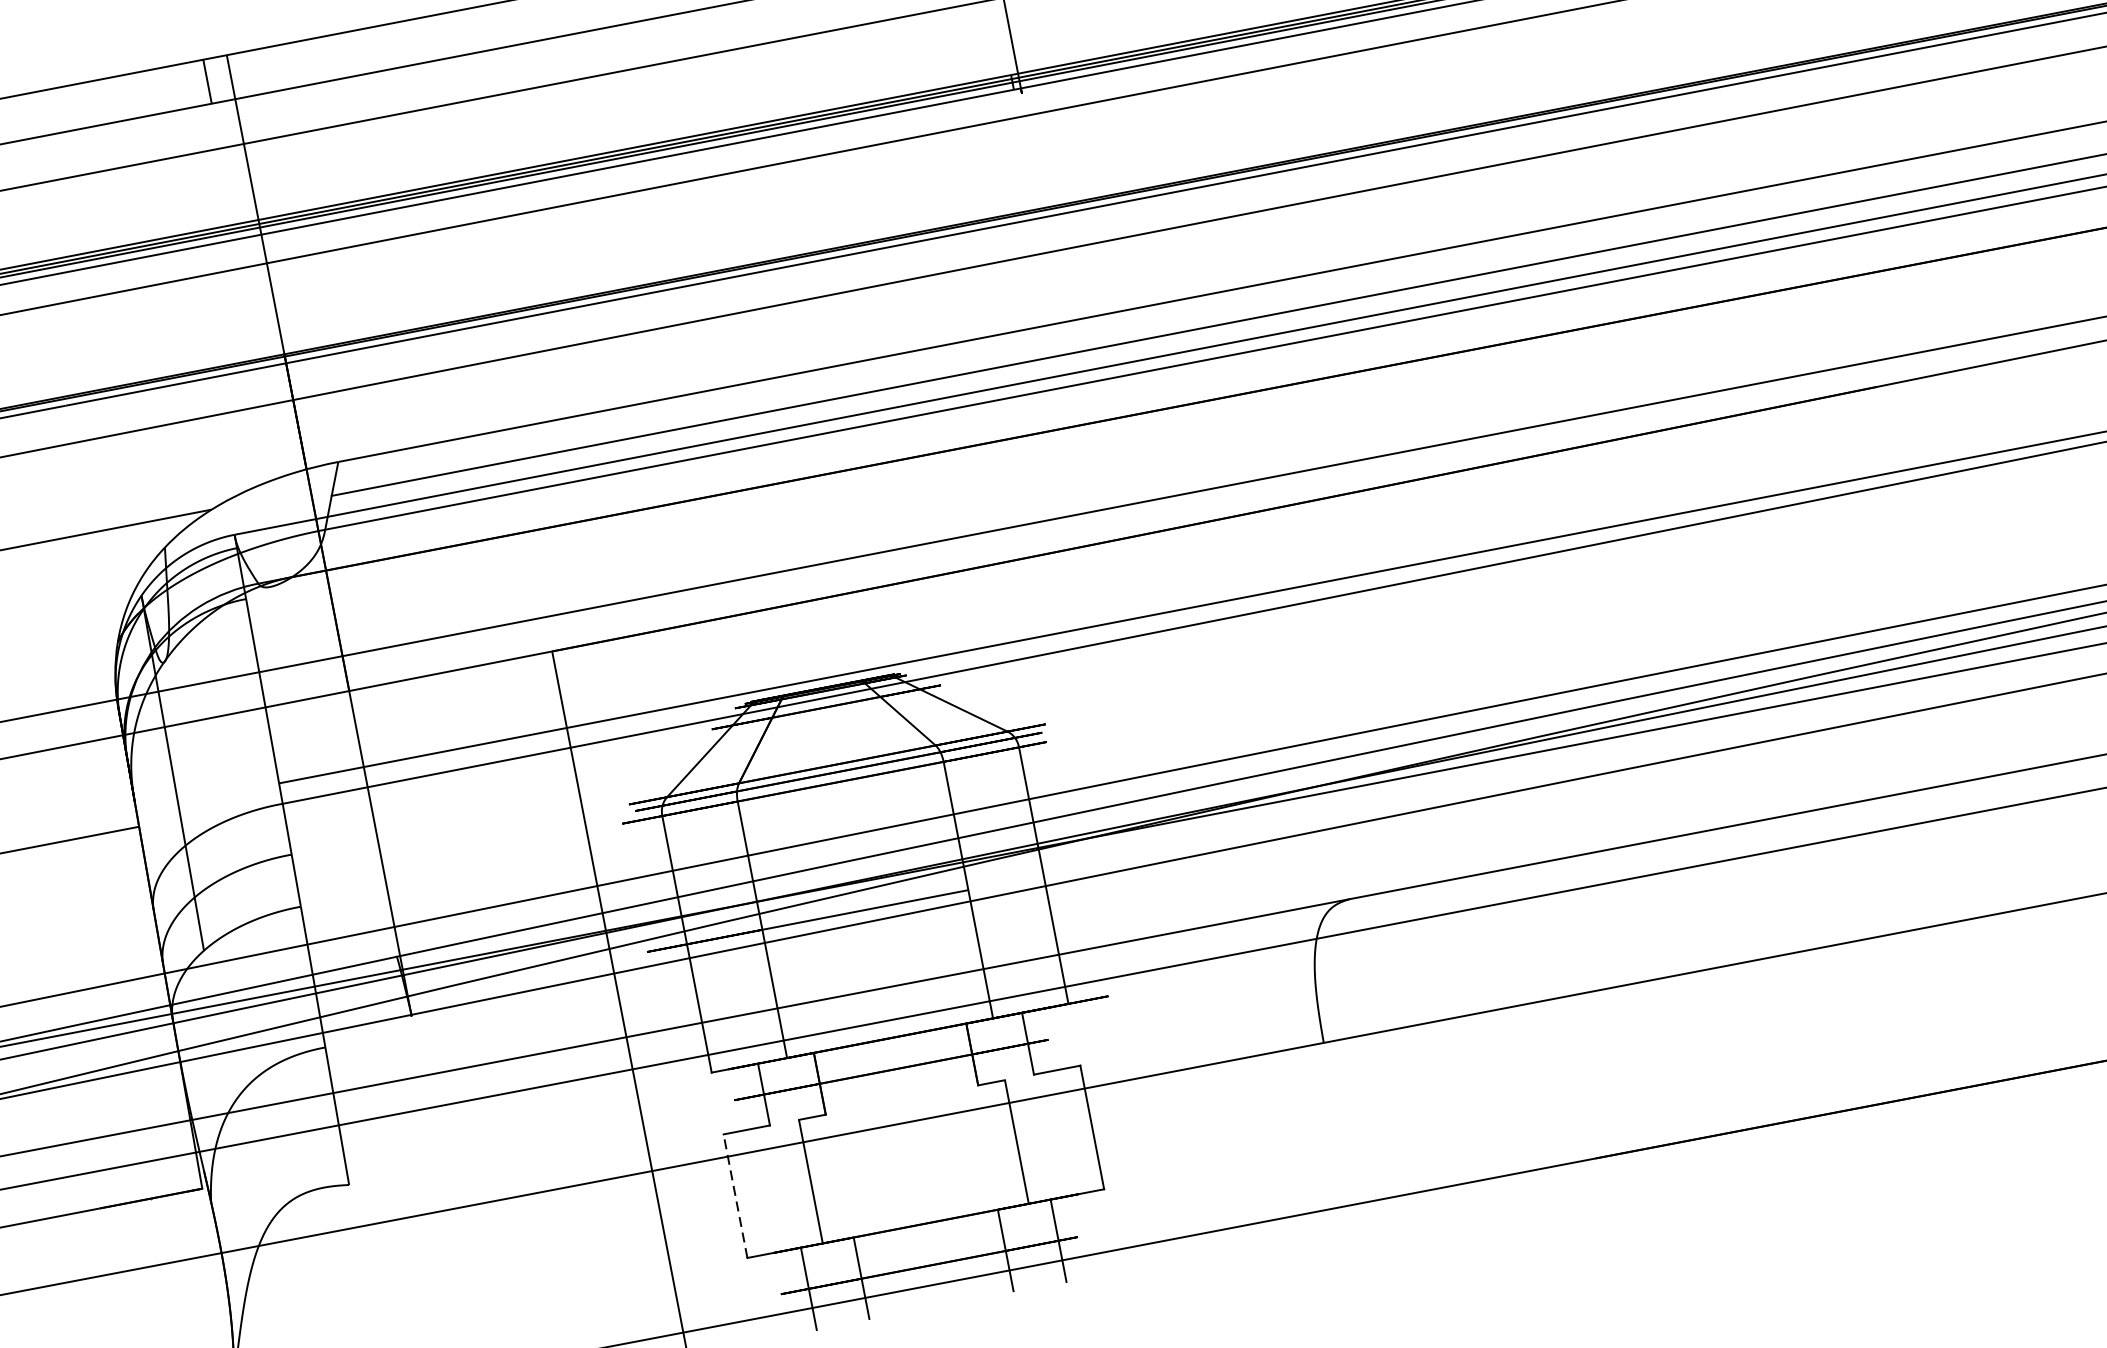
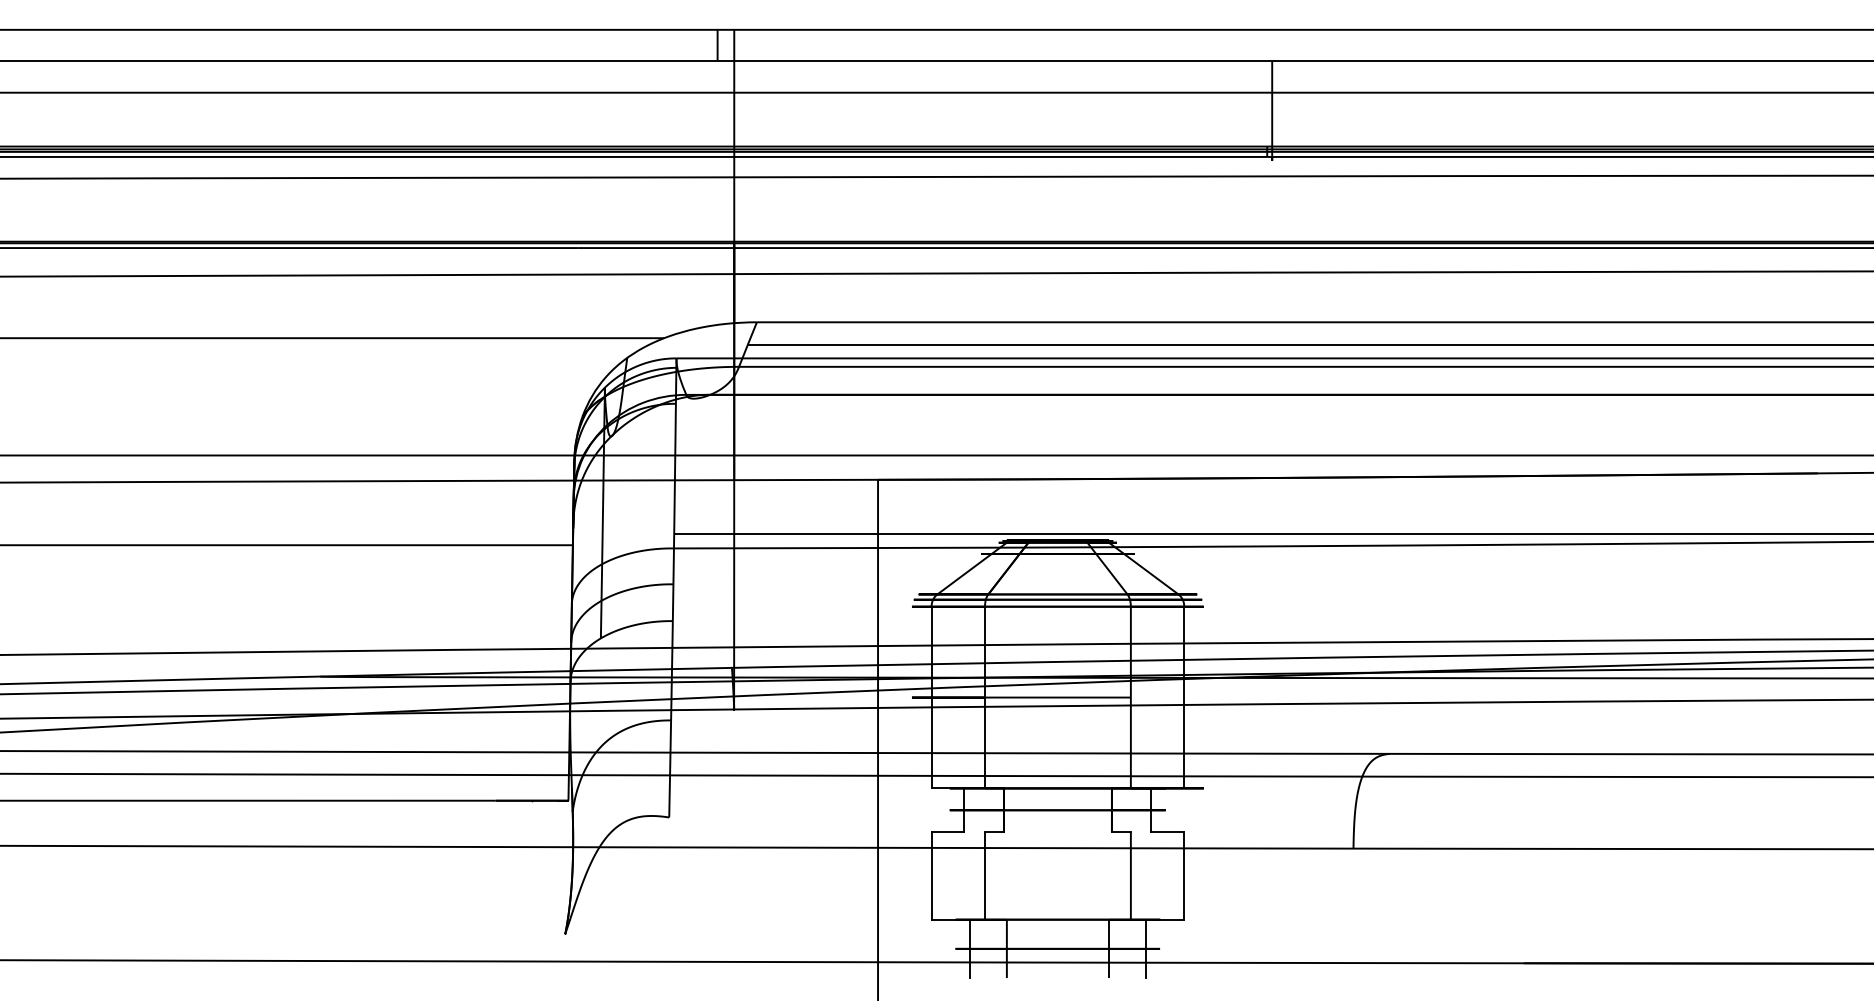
line: (735, 1195) -> (931, 875), dashed -> solid

